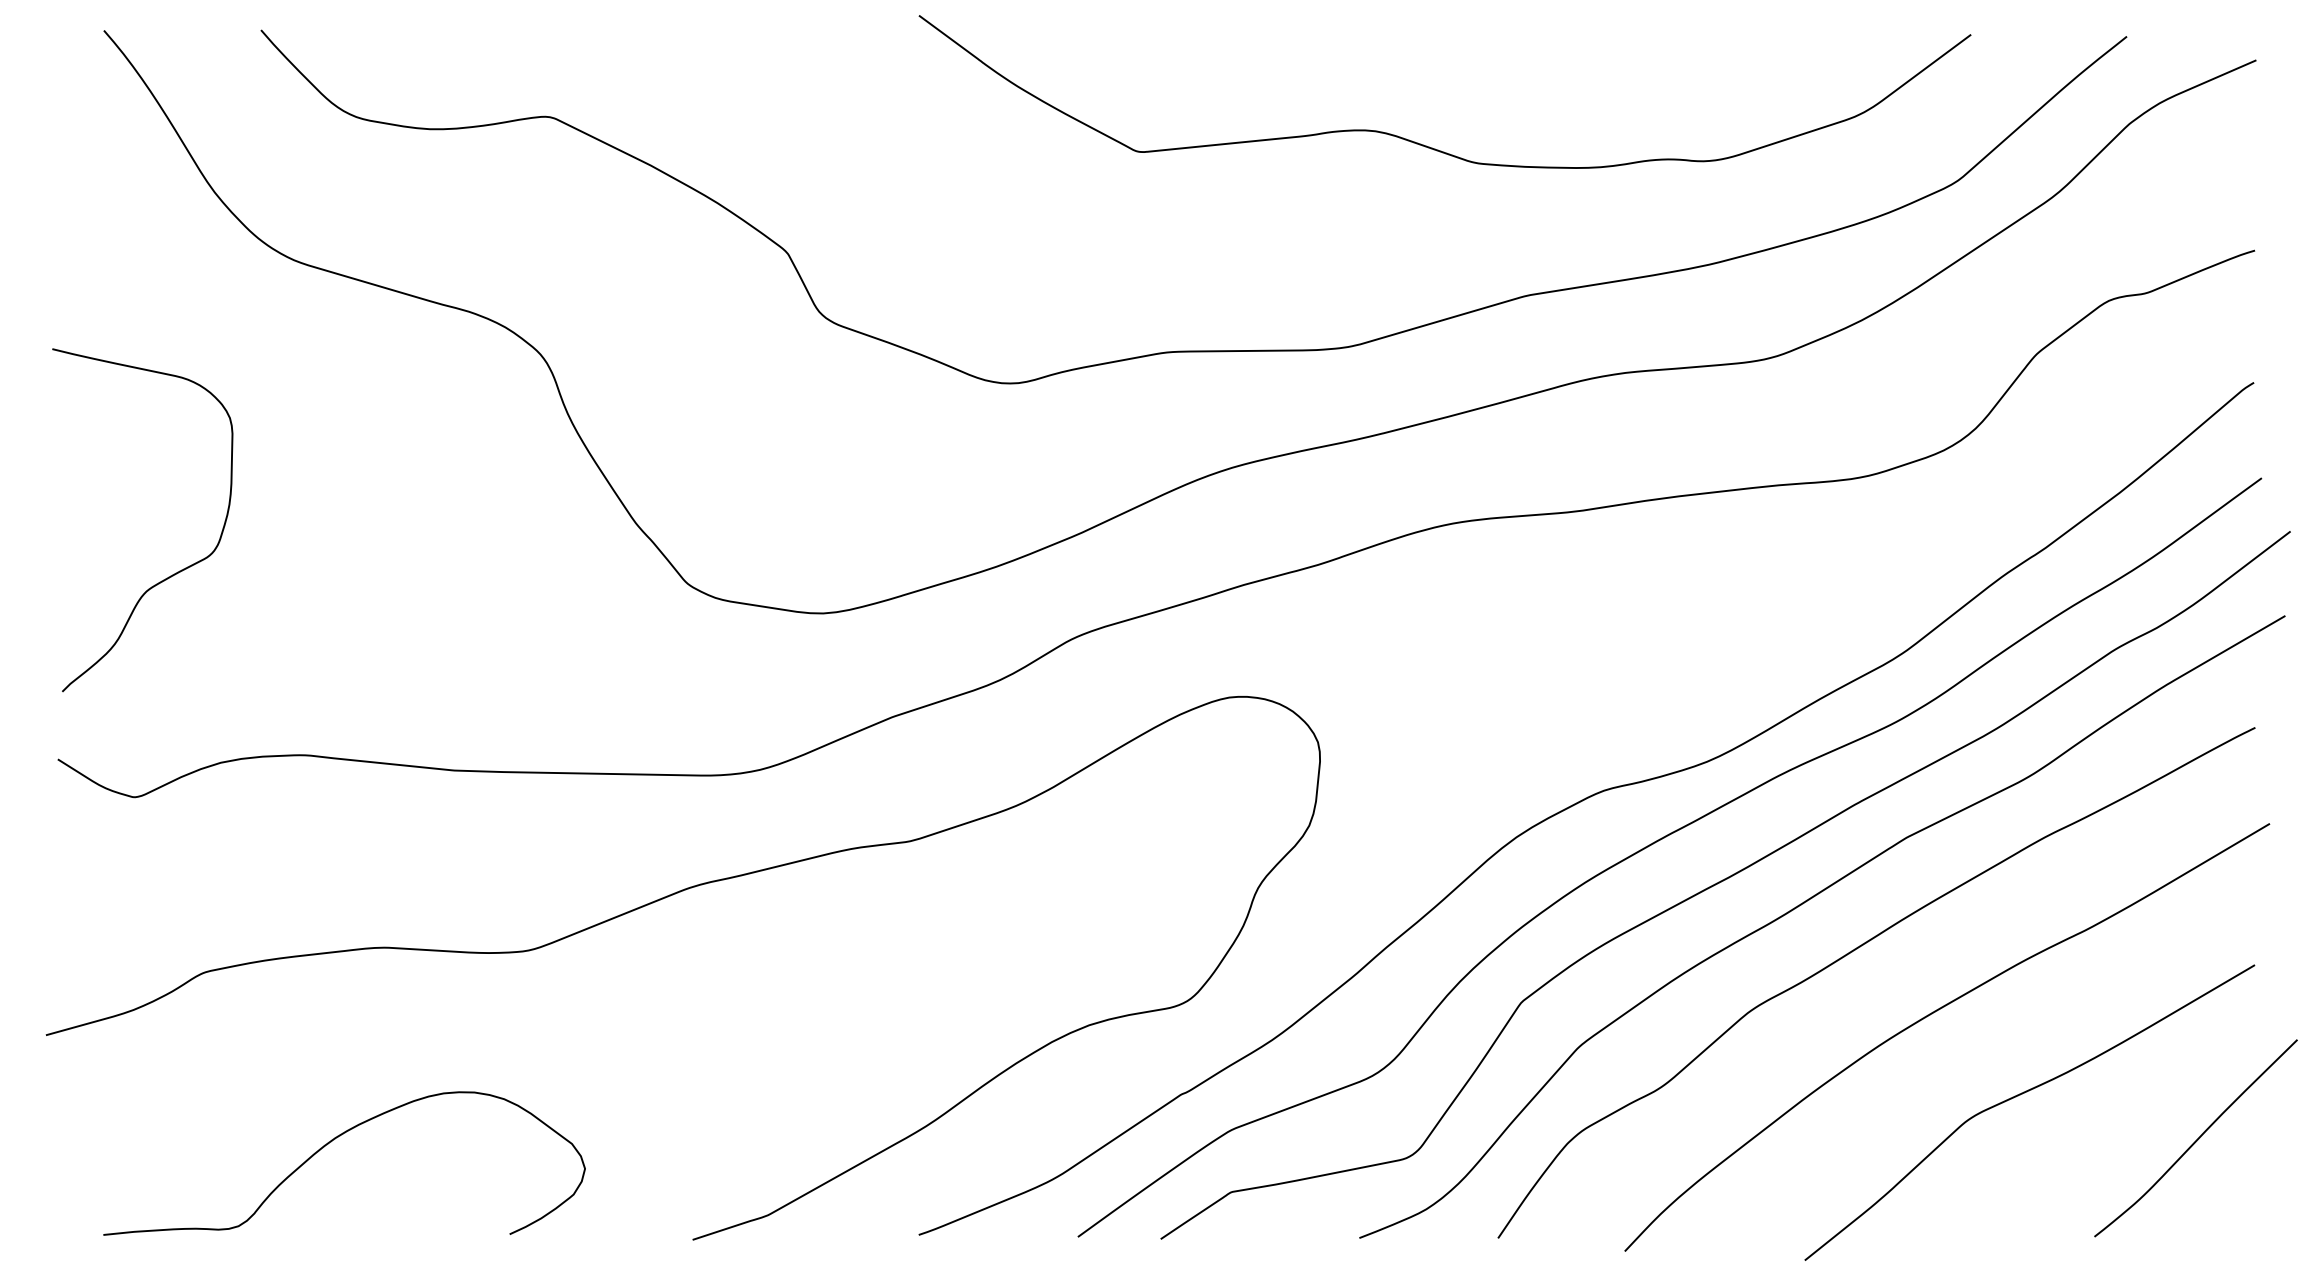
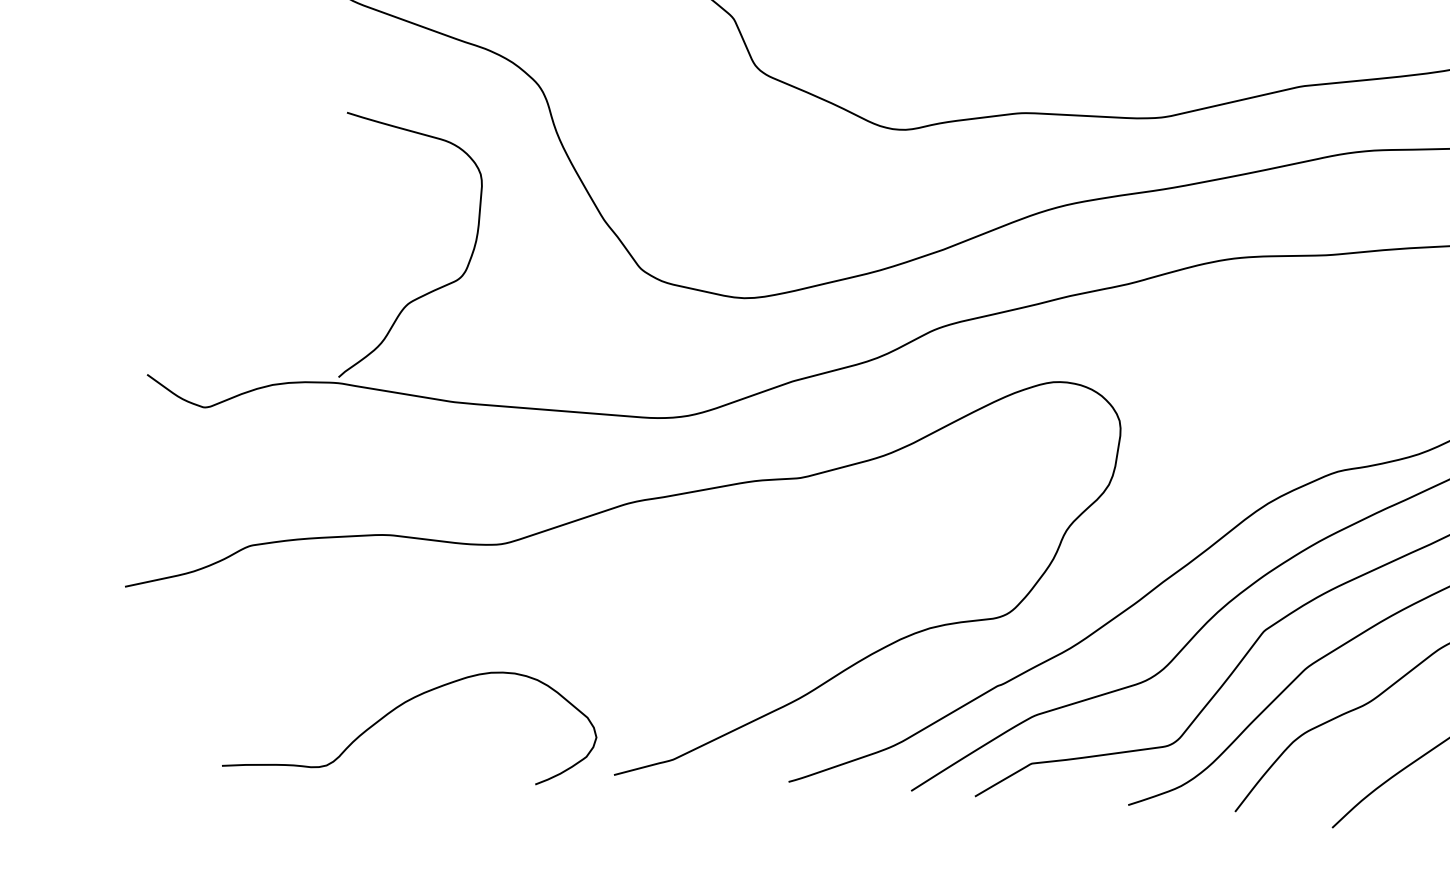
curve: (170, 575) -> (427, 292), moved
curve: (331, 1142) -> (402, 705), moved

